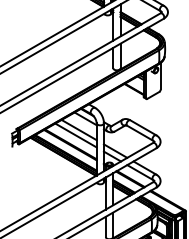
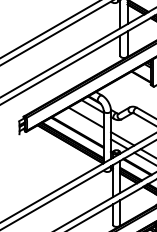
line: (75, 135) -> (82, 123), removed

